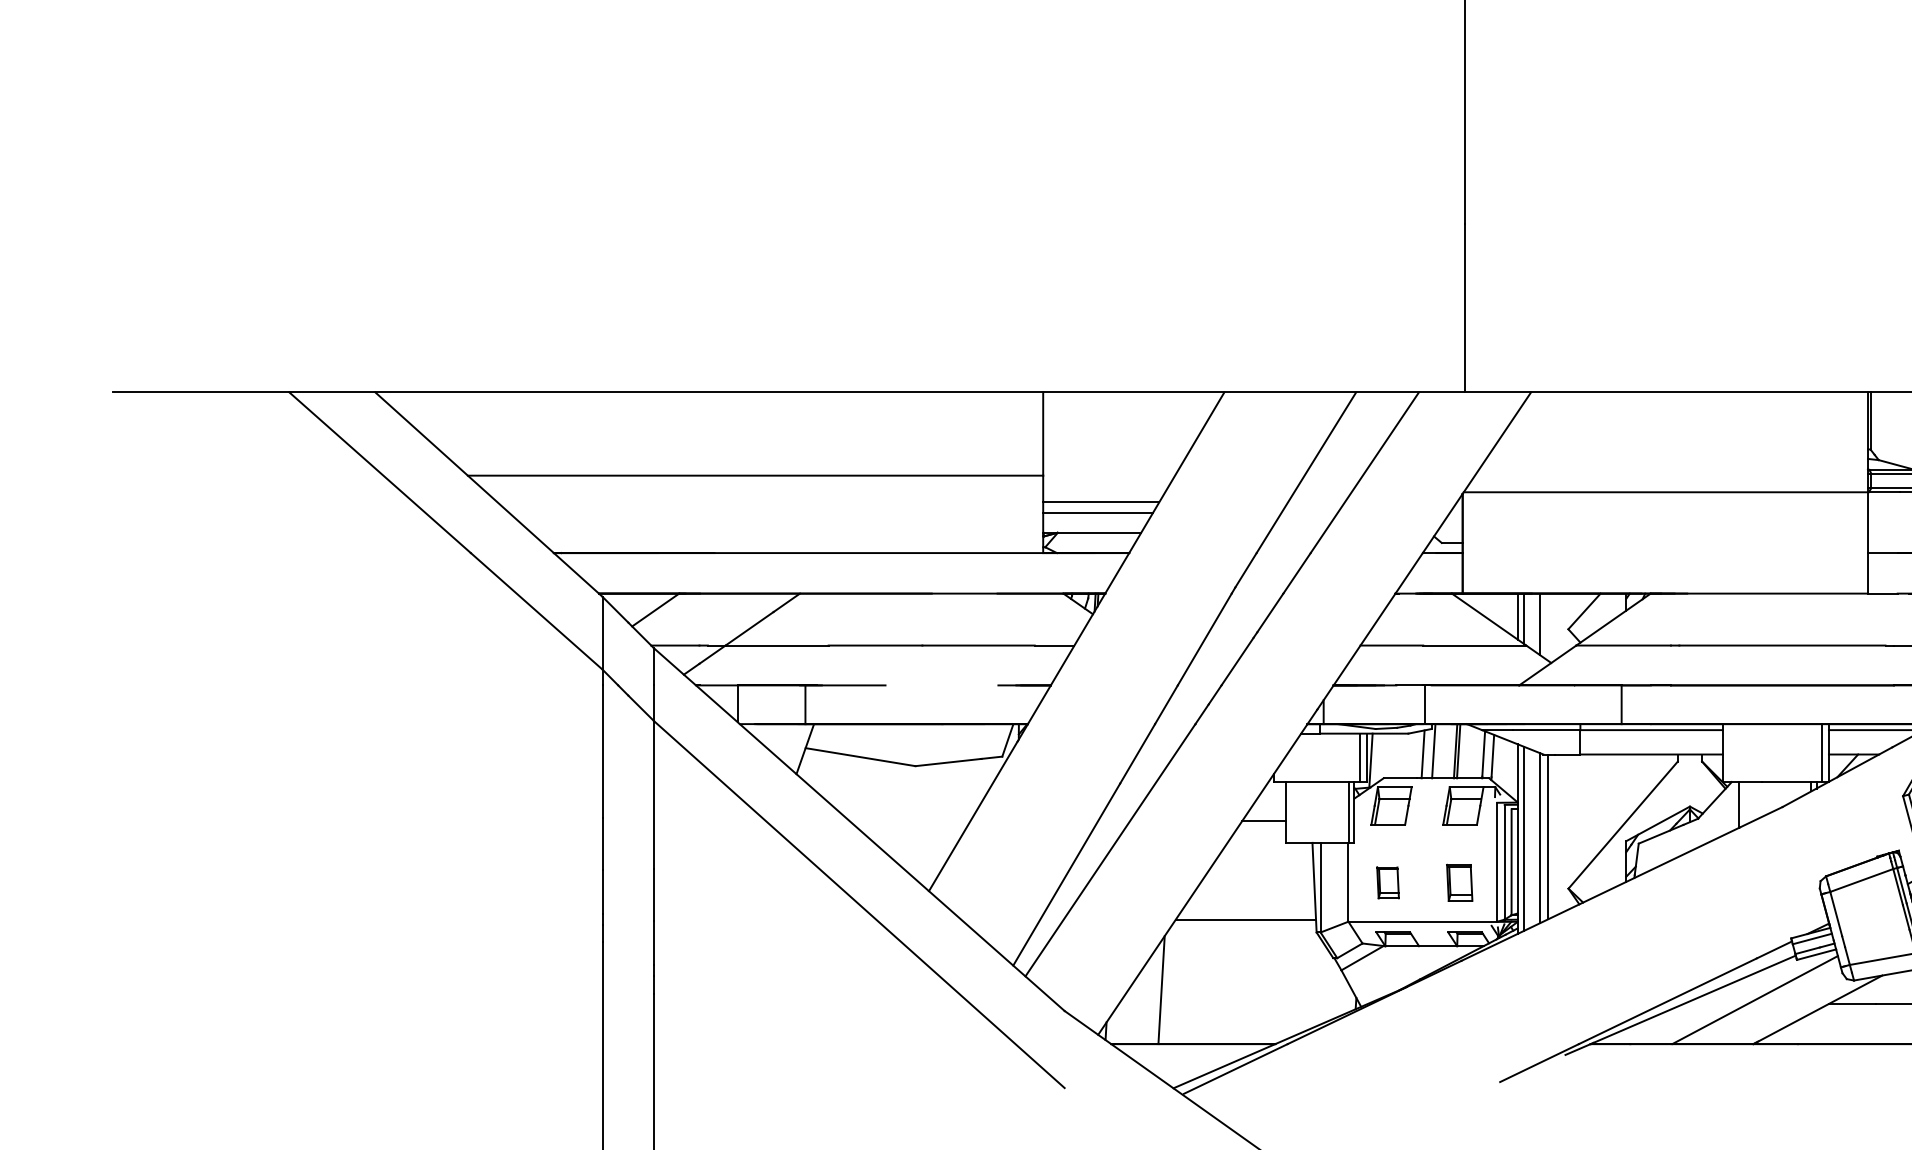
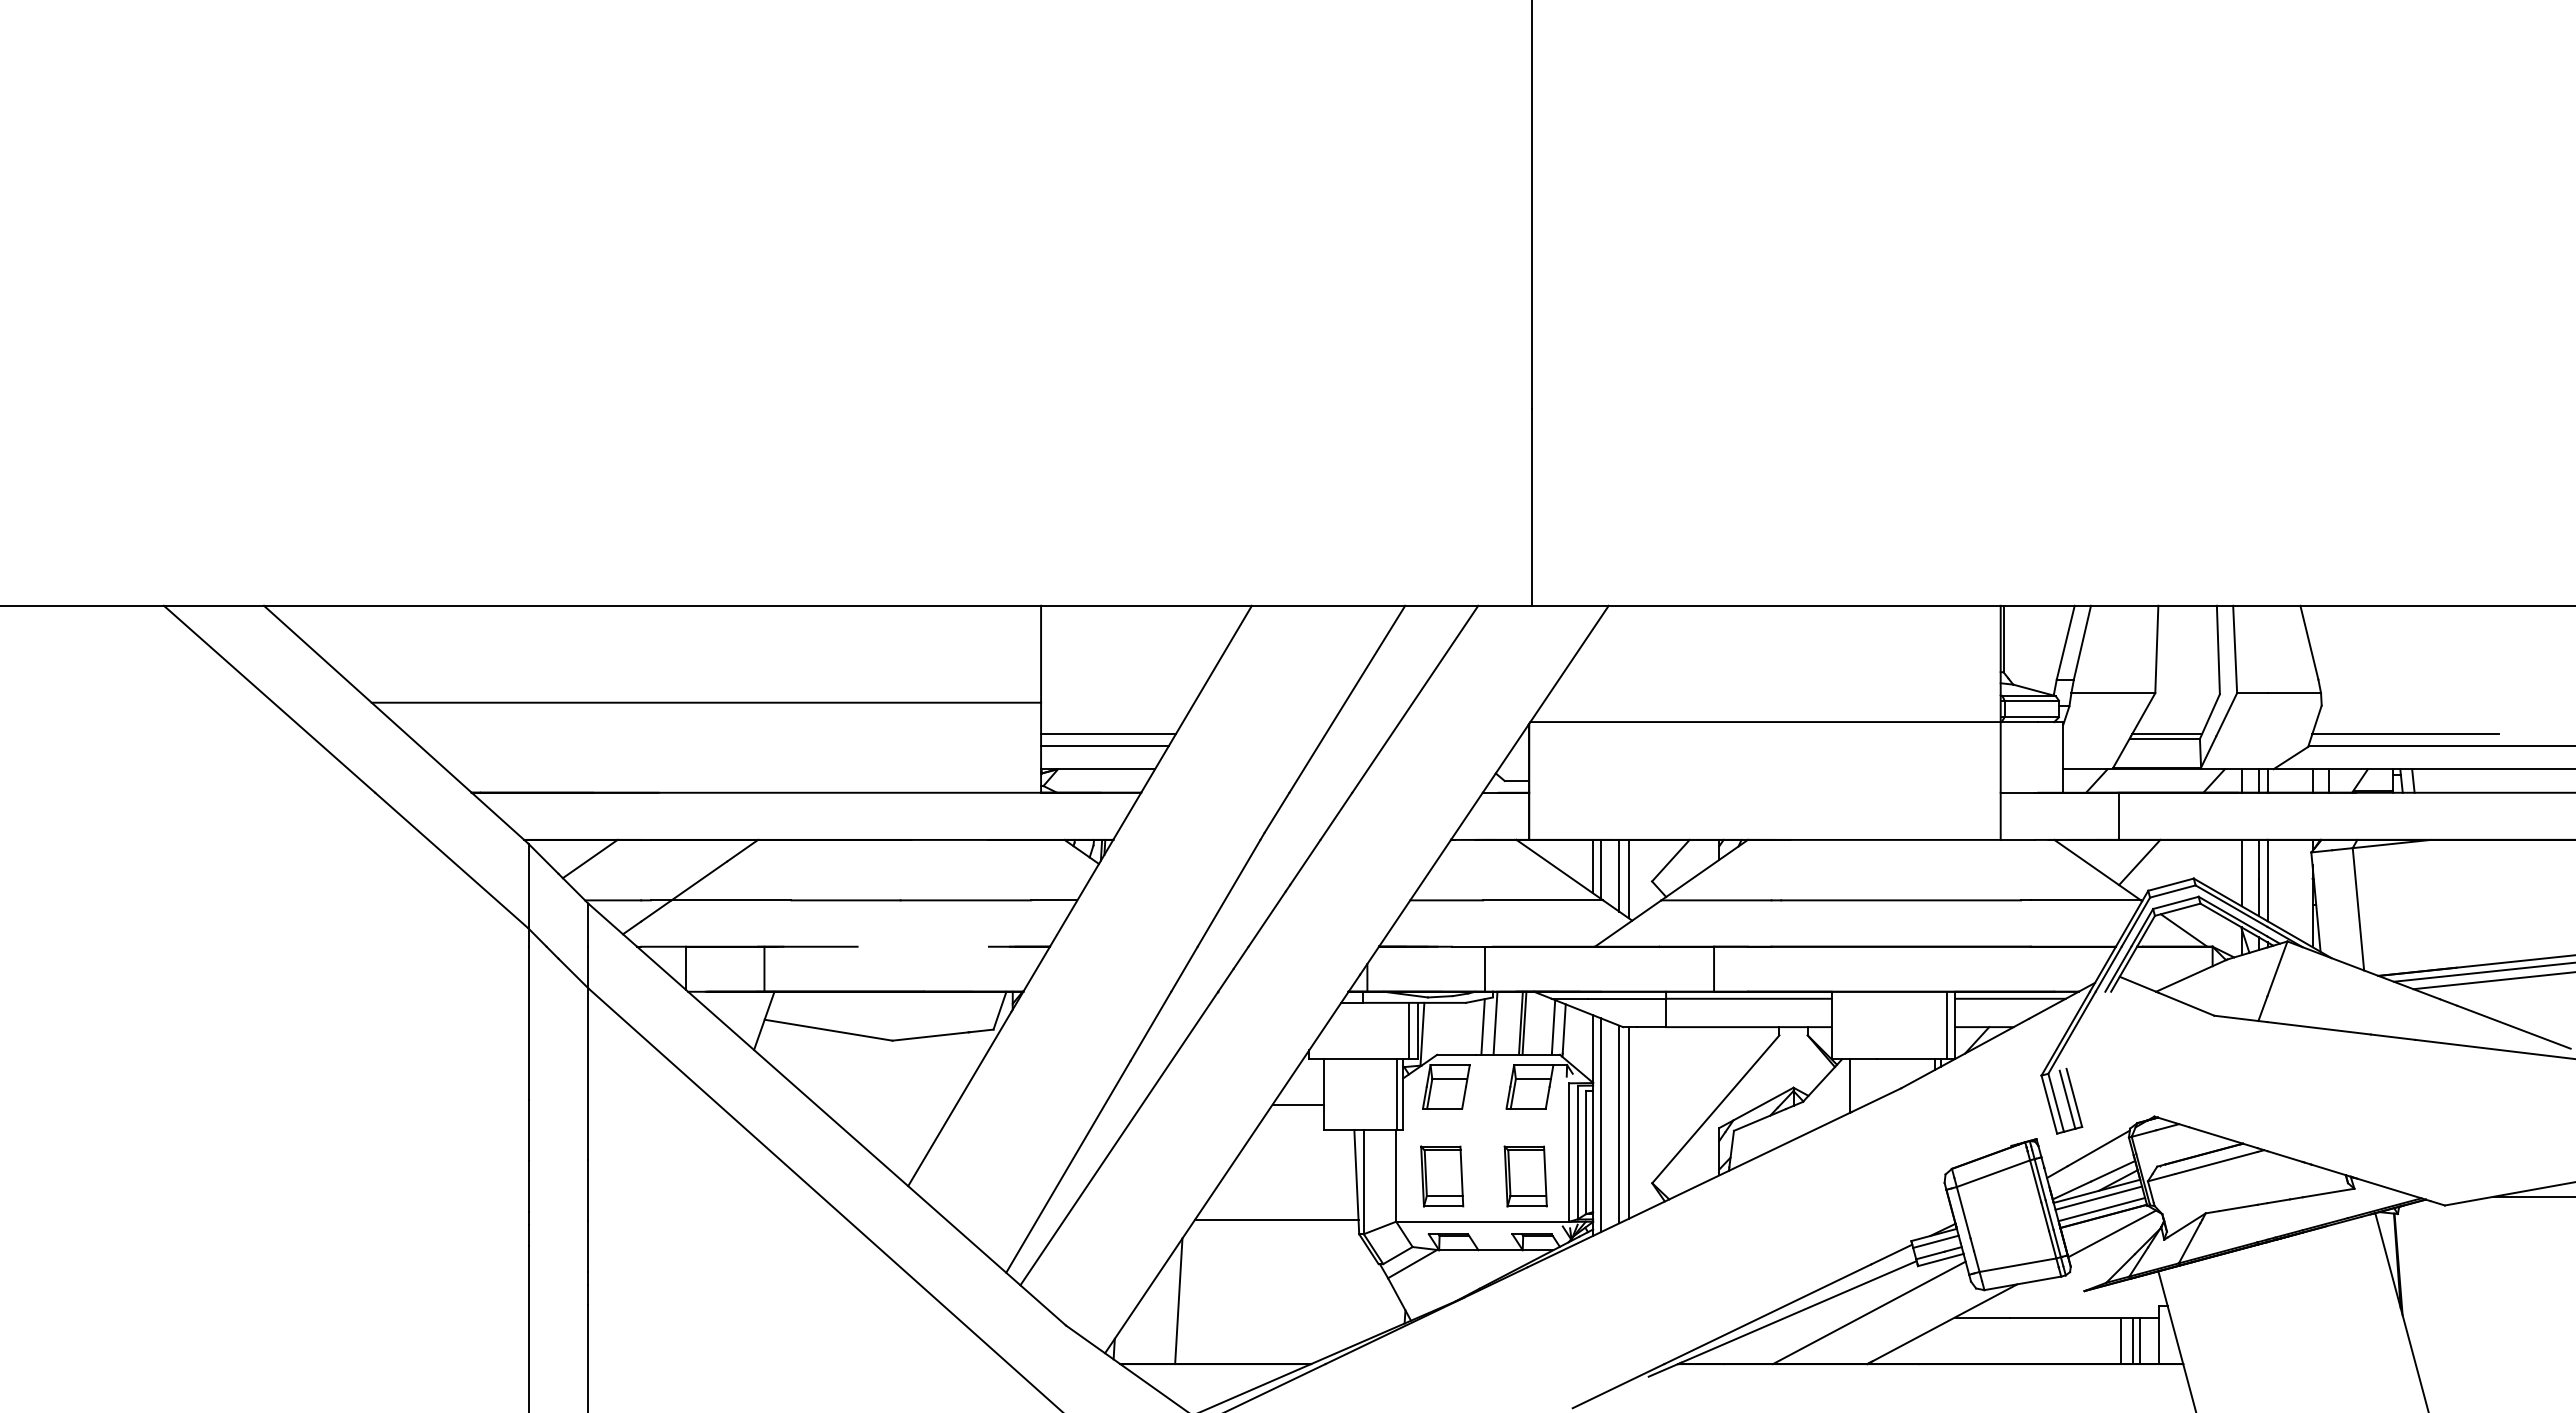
line: (1548, 626) -> (1628, 878), added
part: (1388, 882) -> (1442, 1176), size x1.67
part: (1459, 882) -> (1525, 1176), size x1.43

